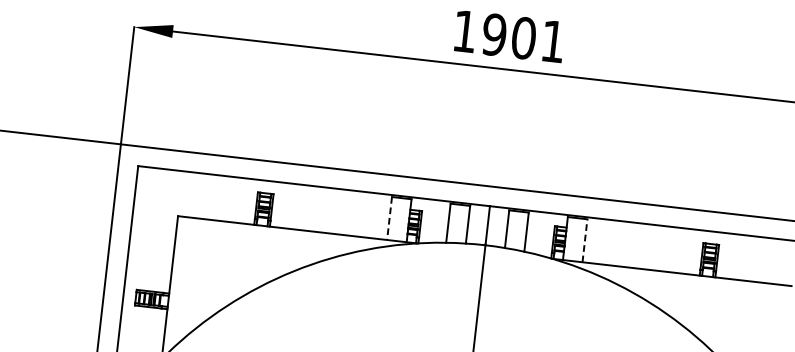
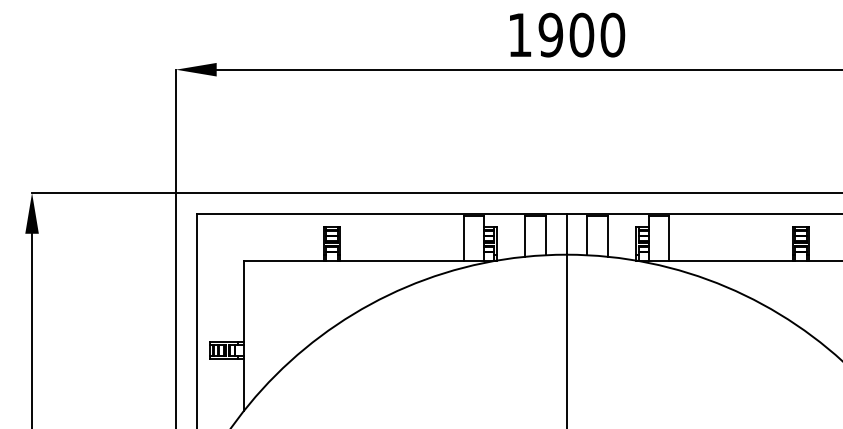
text: (553, 40) -> (612, 34), 1901 -> 1900
line: (389, 218) -> (463, 238), dashed -> solid
line: (585, 241) -> (669, 238), dashed -> solid

